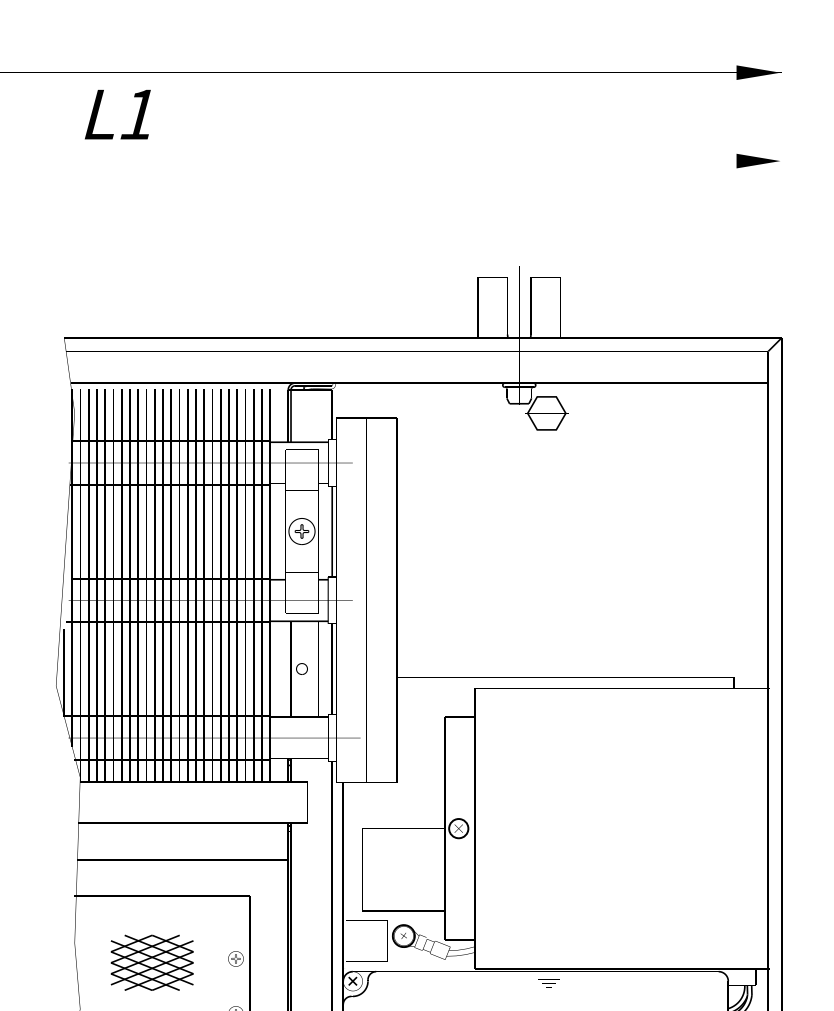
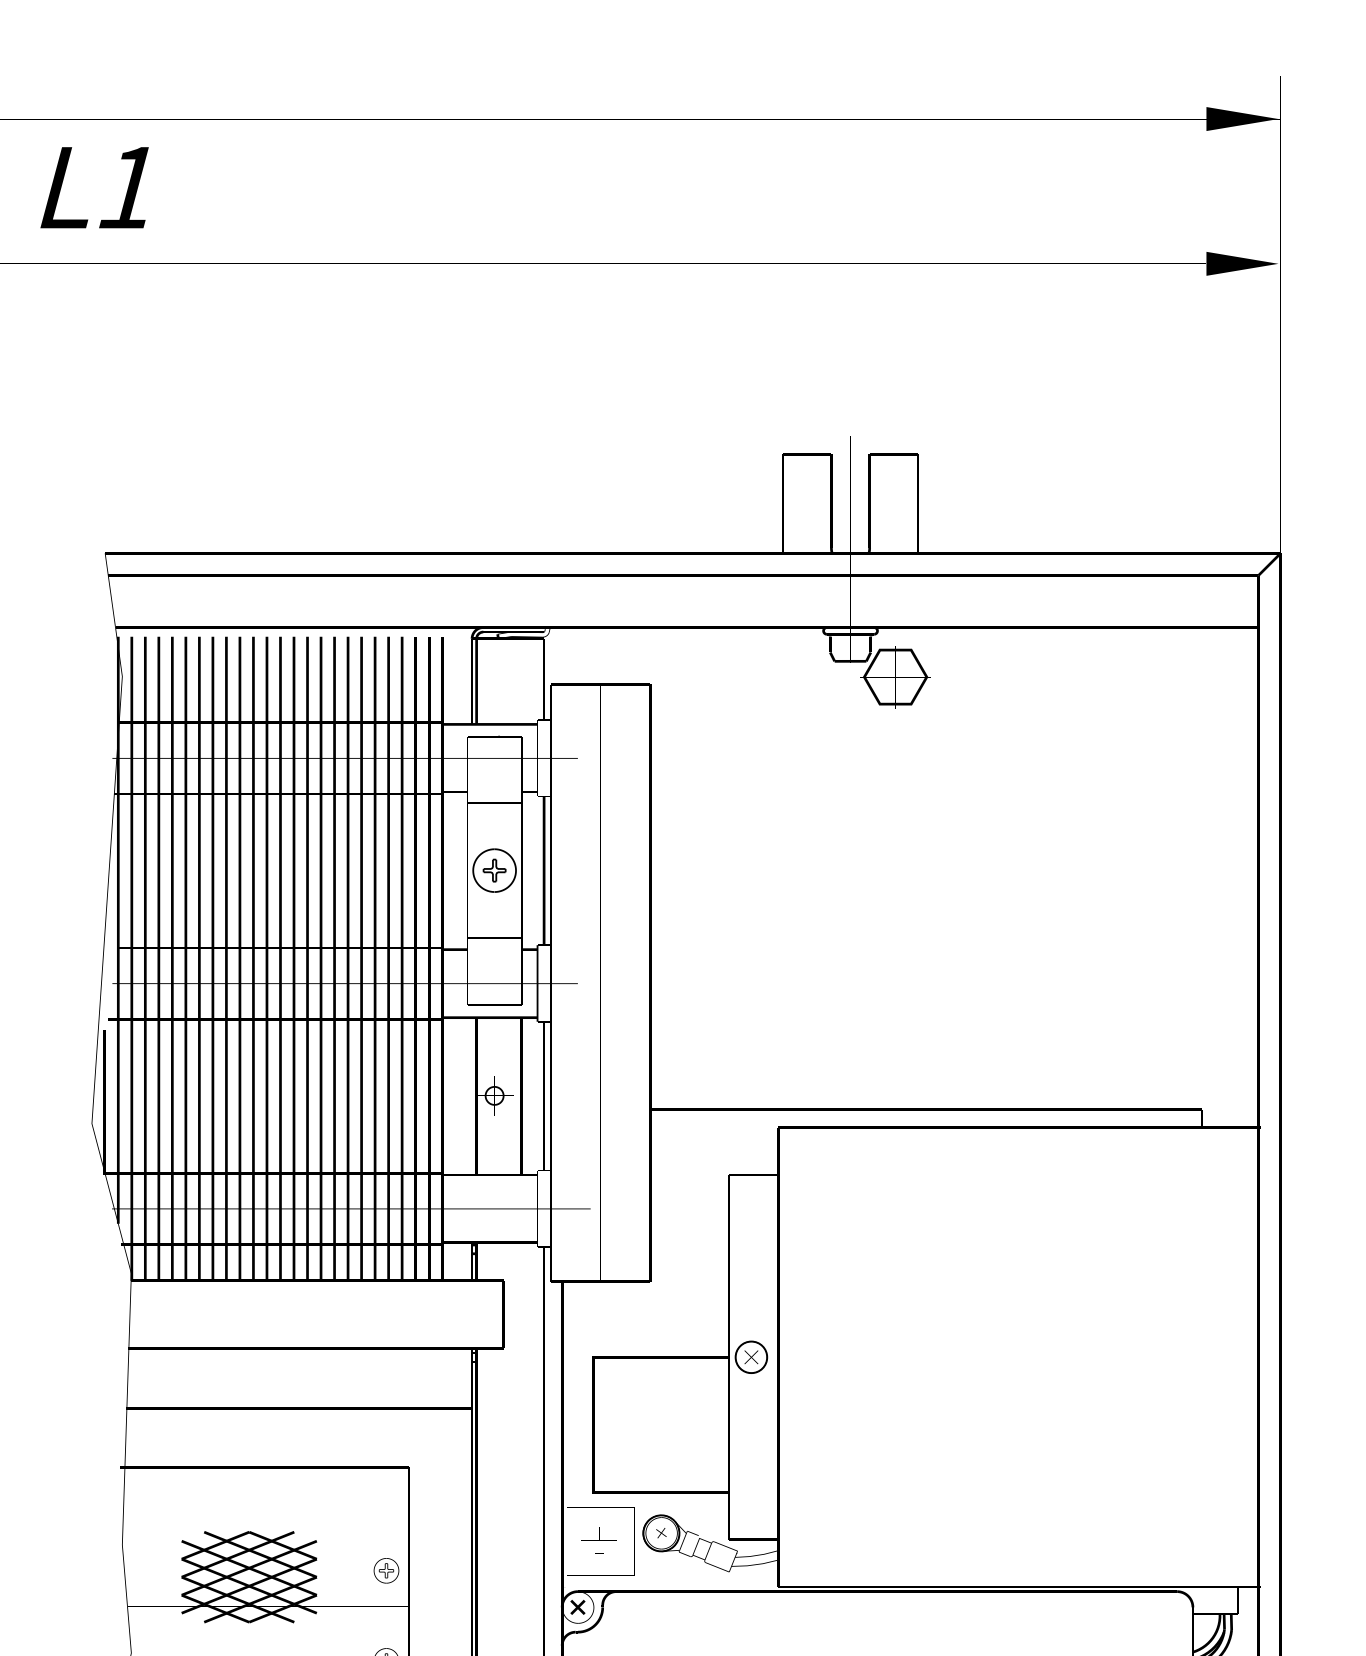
text: (117, 114) -> (94, 187), moved
part: (548, 983) -> (598, 1547), moved

